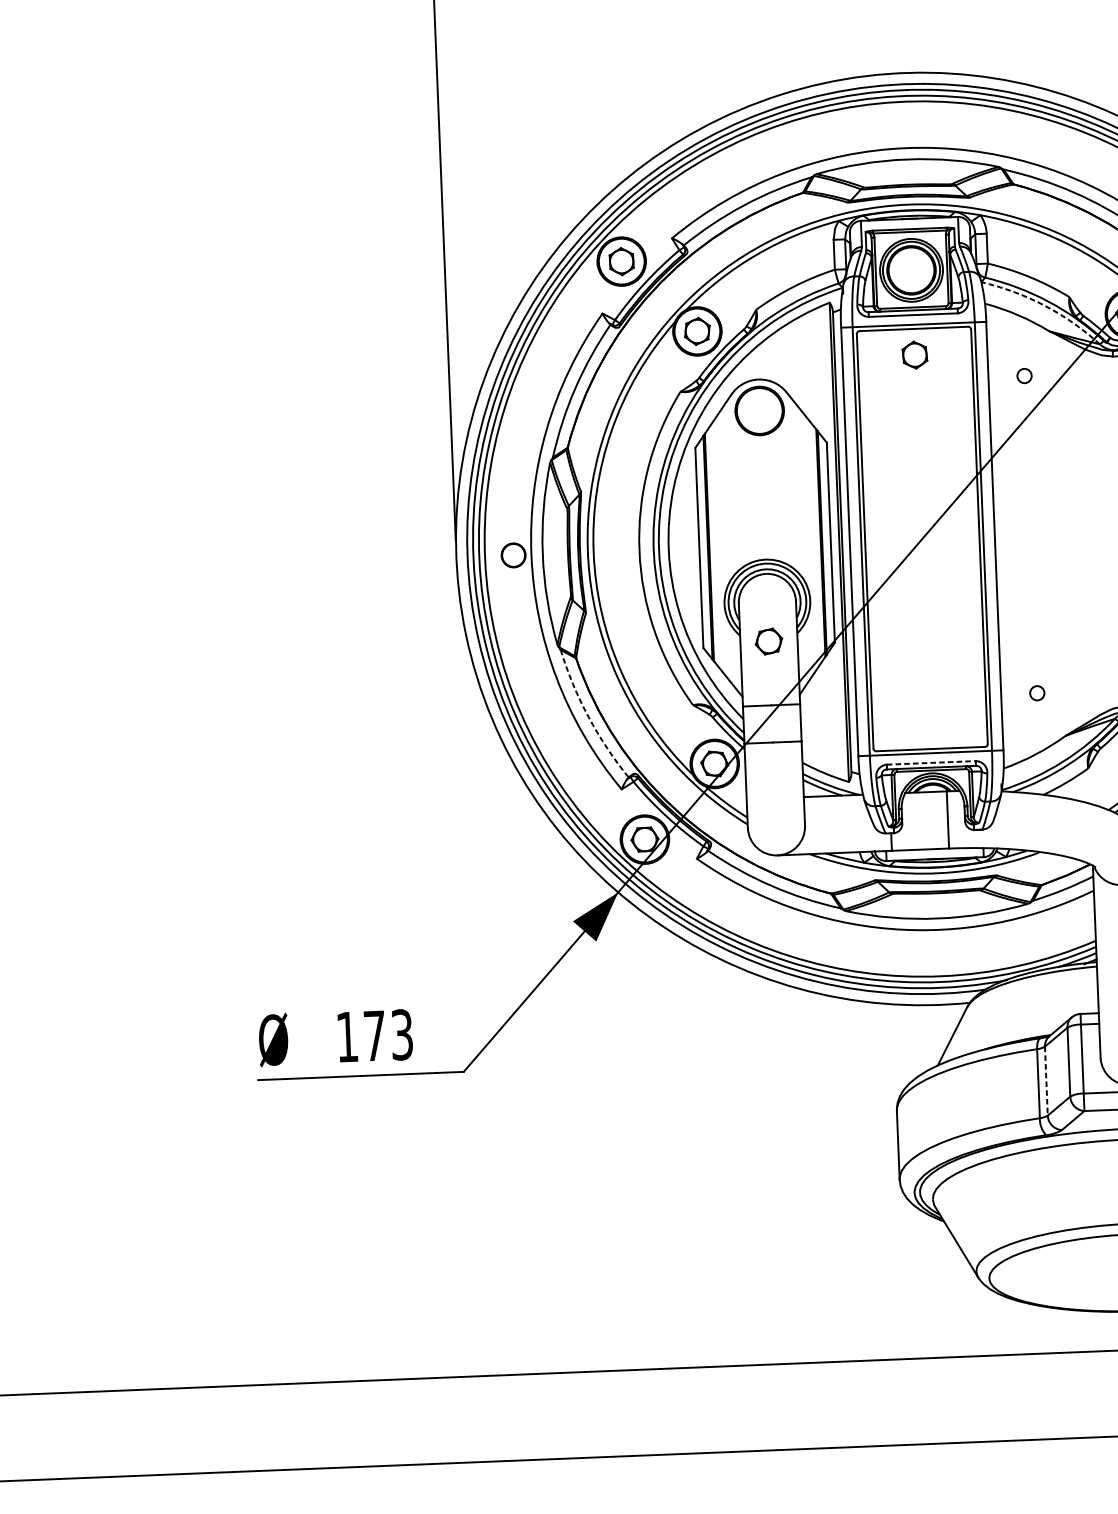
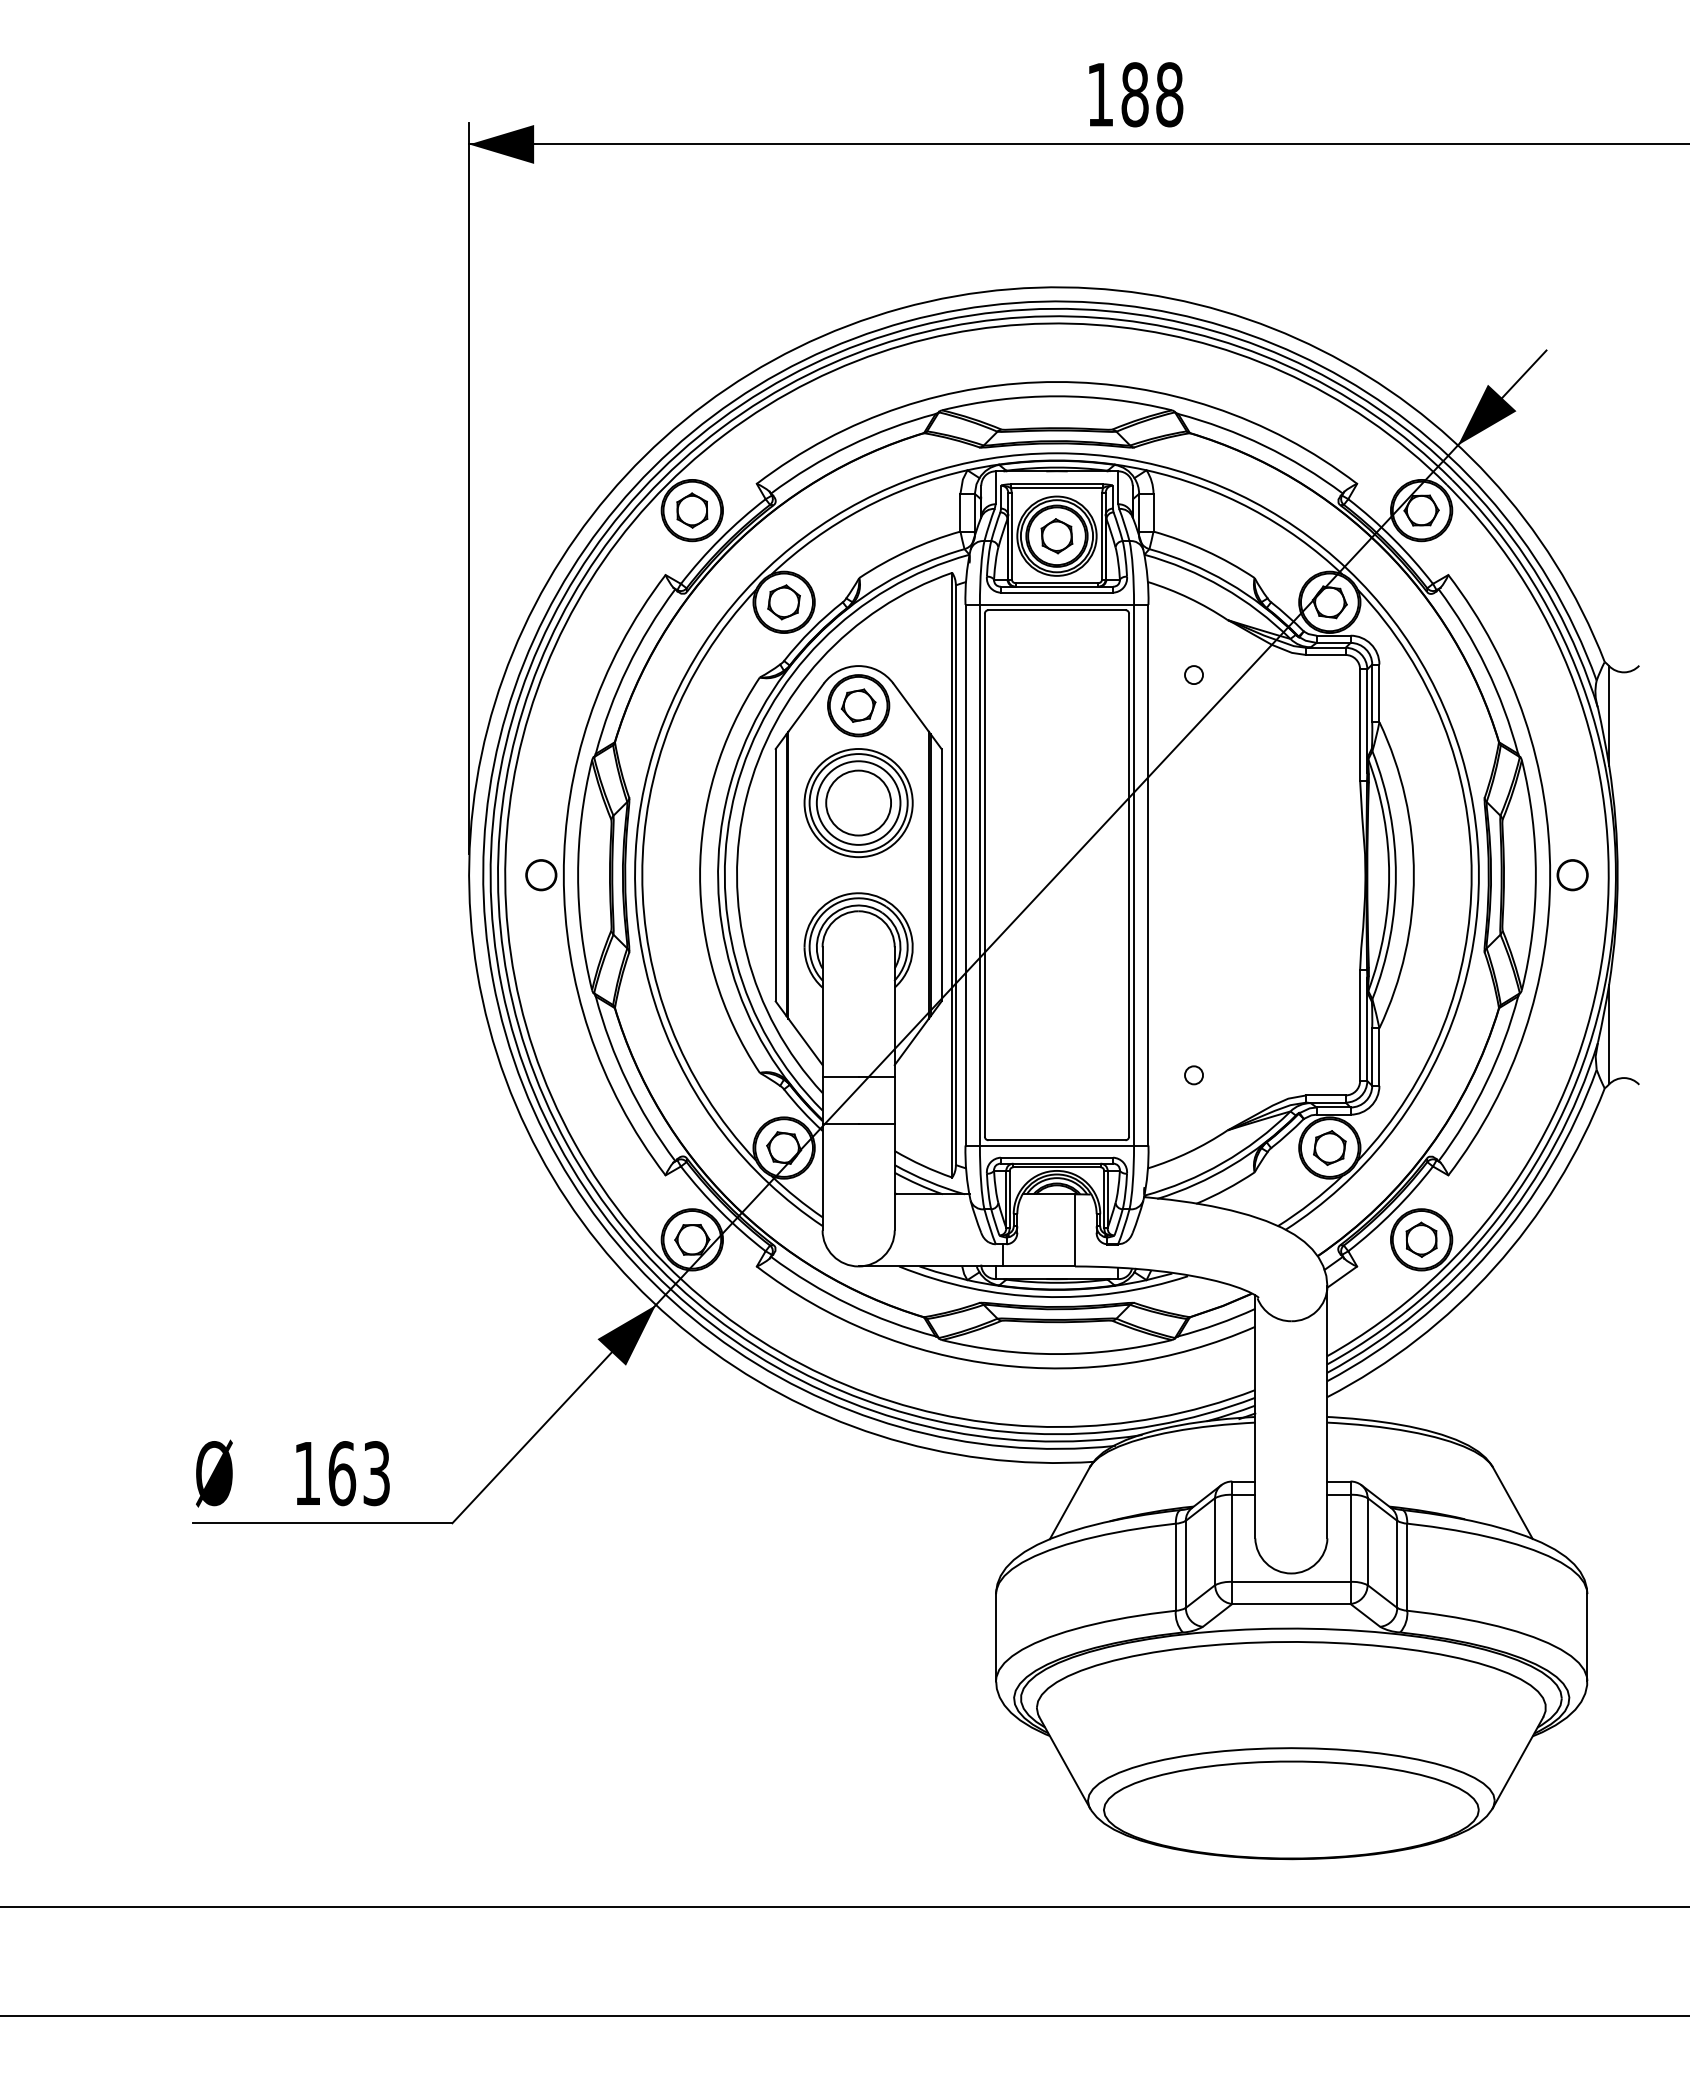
arc: (1044, 305) -> (1222, 587), dashed -> solid
part: (914, 355) -> (1056, 536), moved
part: (762, 488) -> (858, 803), added
part: (768, 641) -> (858, 705), moved
arc: (588, 716) -> (627, 1082), dashed -> solid
line: (931, 762) -> (1057, 1157), dashed -> solid
text: (375, 1035) -> (342, 1473), 173 -> 163
line: (1046, 1081) -> (1185, 1564), dashed -> solid

